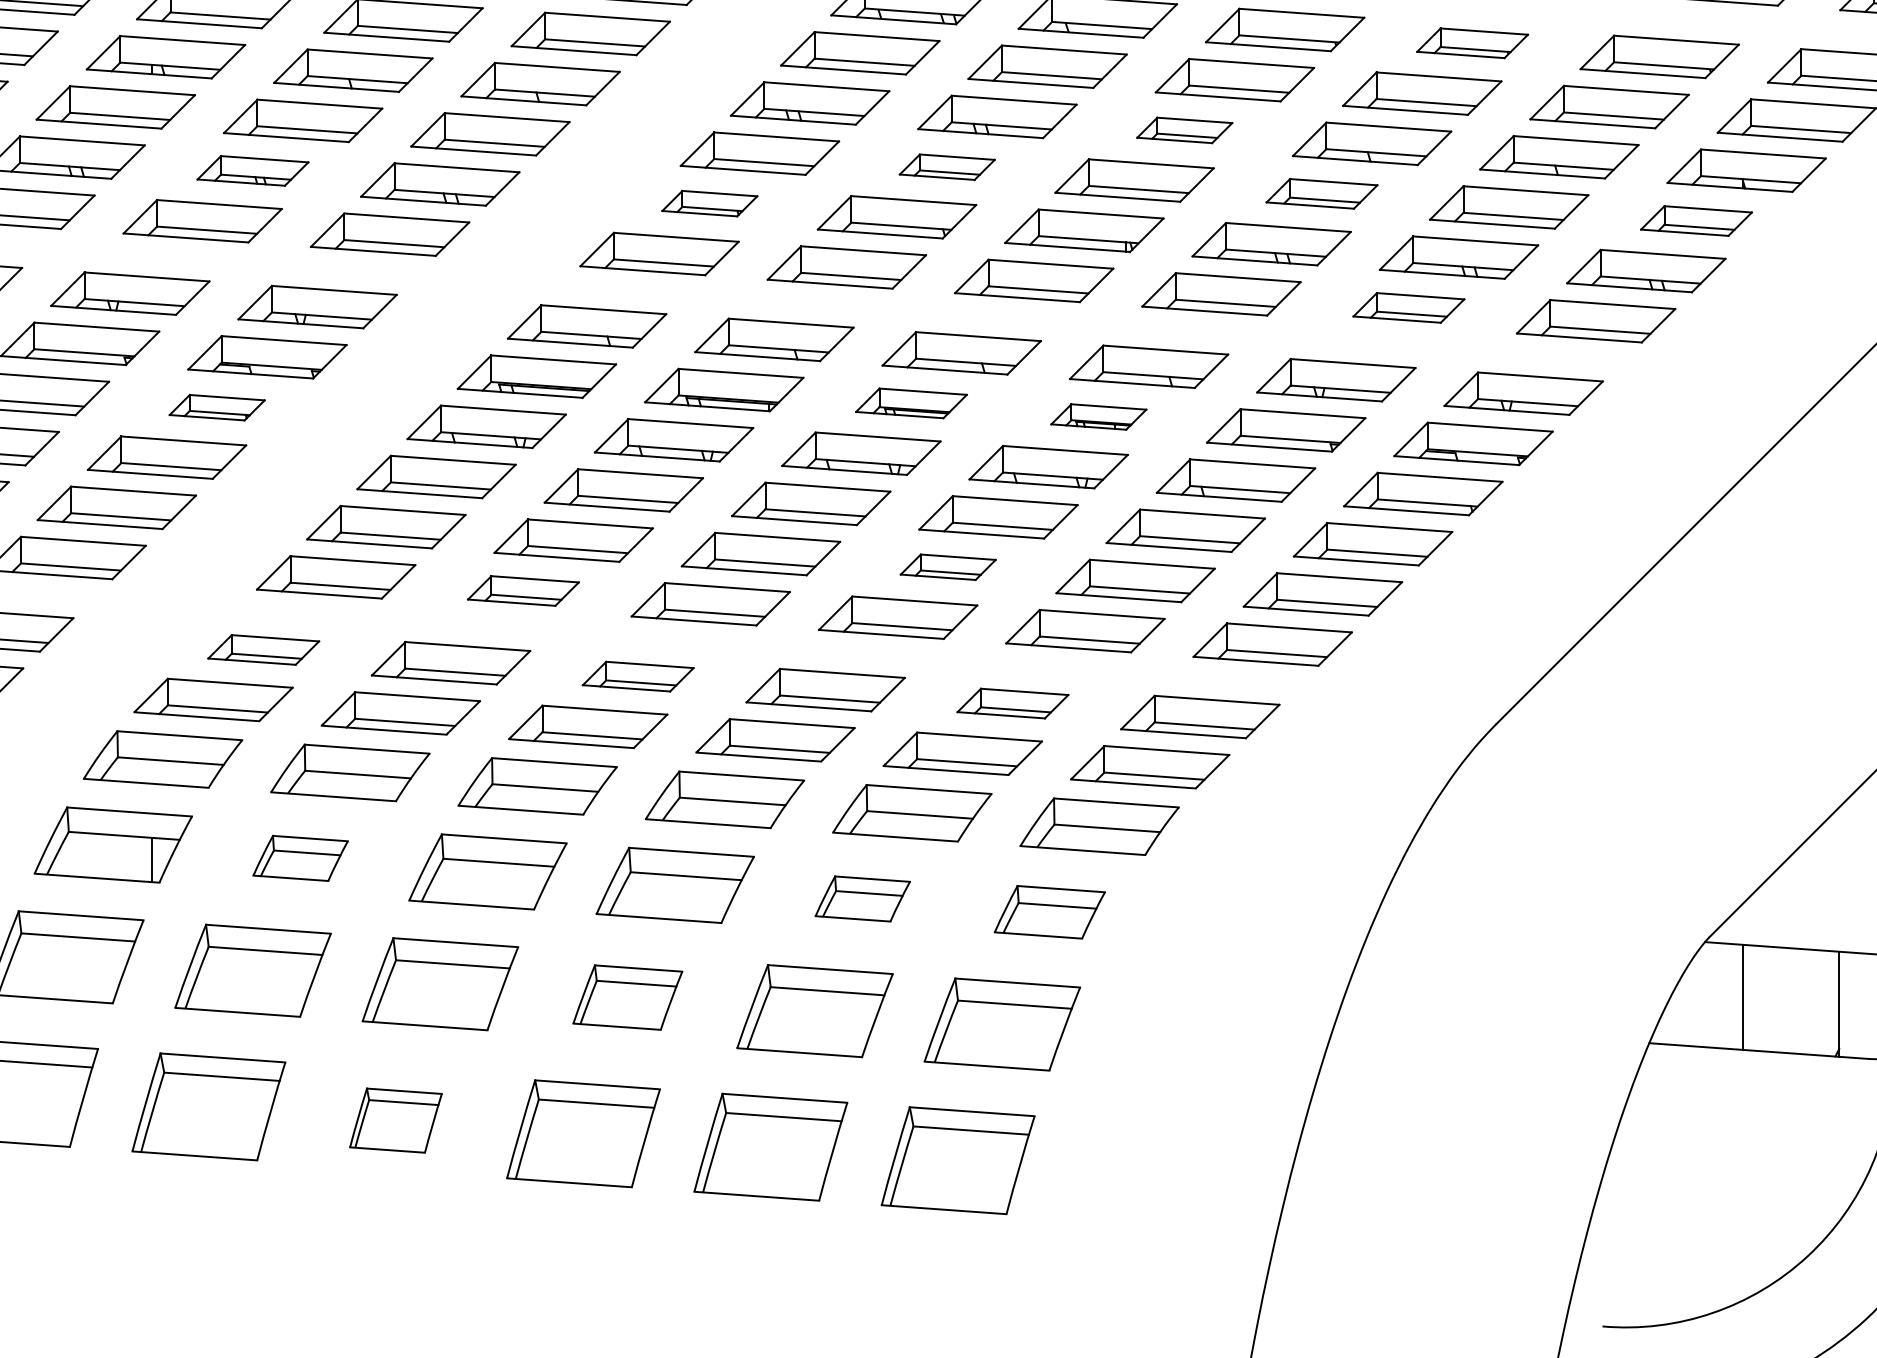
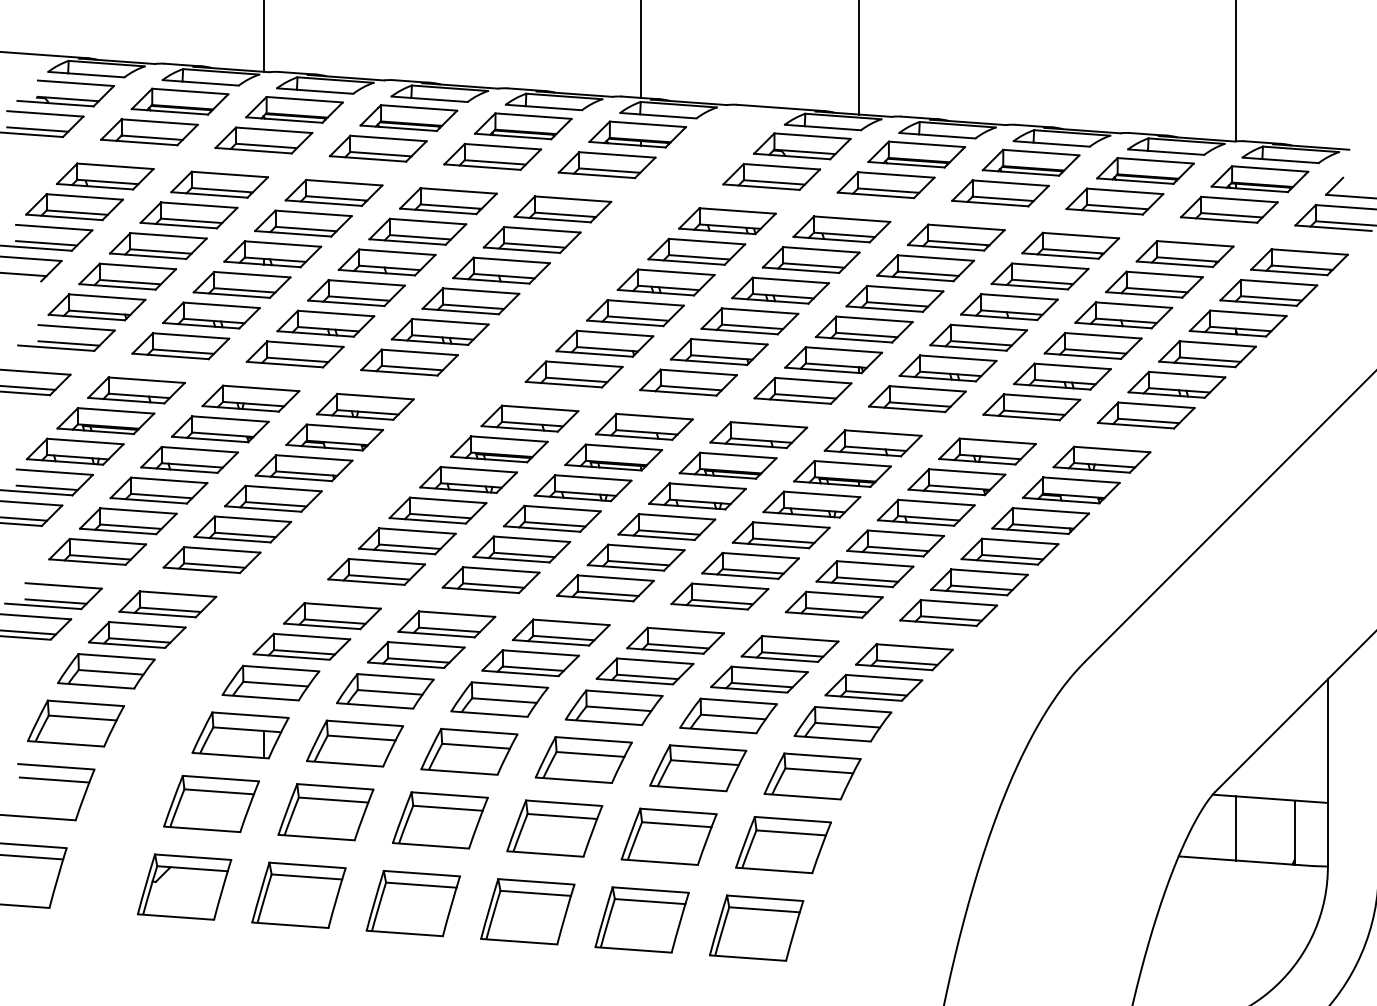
part: (1472, 42) -> (1070, 245), size x1.43
part: (1183, 129) -> (894, 298), size x1.67
part: (946, 167) -> (749, 321), size x1.67
part: (252, 170) -> (325, 323), size x1.43
part: (1321, 193) -> (978, 337), size x1.43
part: (709, 203) -> (604, 343), size x1.67
part: (1696, 221) -> (1207, 354), size x1.43
part: (1408, 308) -> (1031, 407), size x1.43
part: (910, 403) -> (727, 465), size x1.43
part: (216, 408) -> (303, 468), size x1.67
part: (1098, 416) -> (842, 473), size x1.67
part: (948, 566) -> (750, 565), size x1.67
part: (522, 591) -> (490, 580), size x1.43
part: (263, 650) -> (332, 616), size x1.43
part: (637, 676) -> (560, 632), size x1.43
part: (1012, 702) -> (789, 648), size x1.43
part: (299, 858) -> (354, 743), size x1.67
part: (863, 899) -> (698, 768), size x1.67
part: (1049, 912) -> (812, 776), size x1.43
part: (627, 997) -> (554, 828), size x1.43
part: (394, 1120) -> (412, 903), size x1.67

